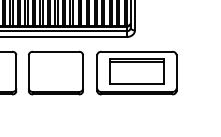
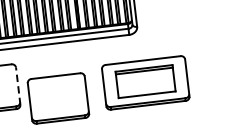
part: (55, 72) -> (57, 97), moved
part: (136, 72) -> (145, 82), moved
line: (16, 73) -> (18, 86), solid -> dashed

